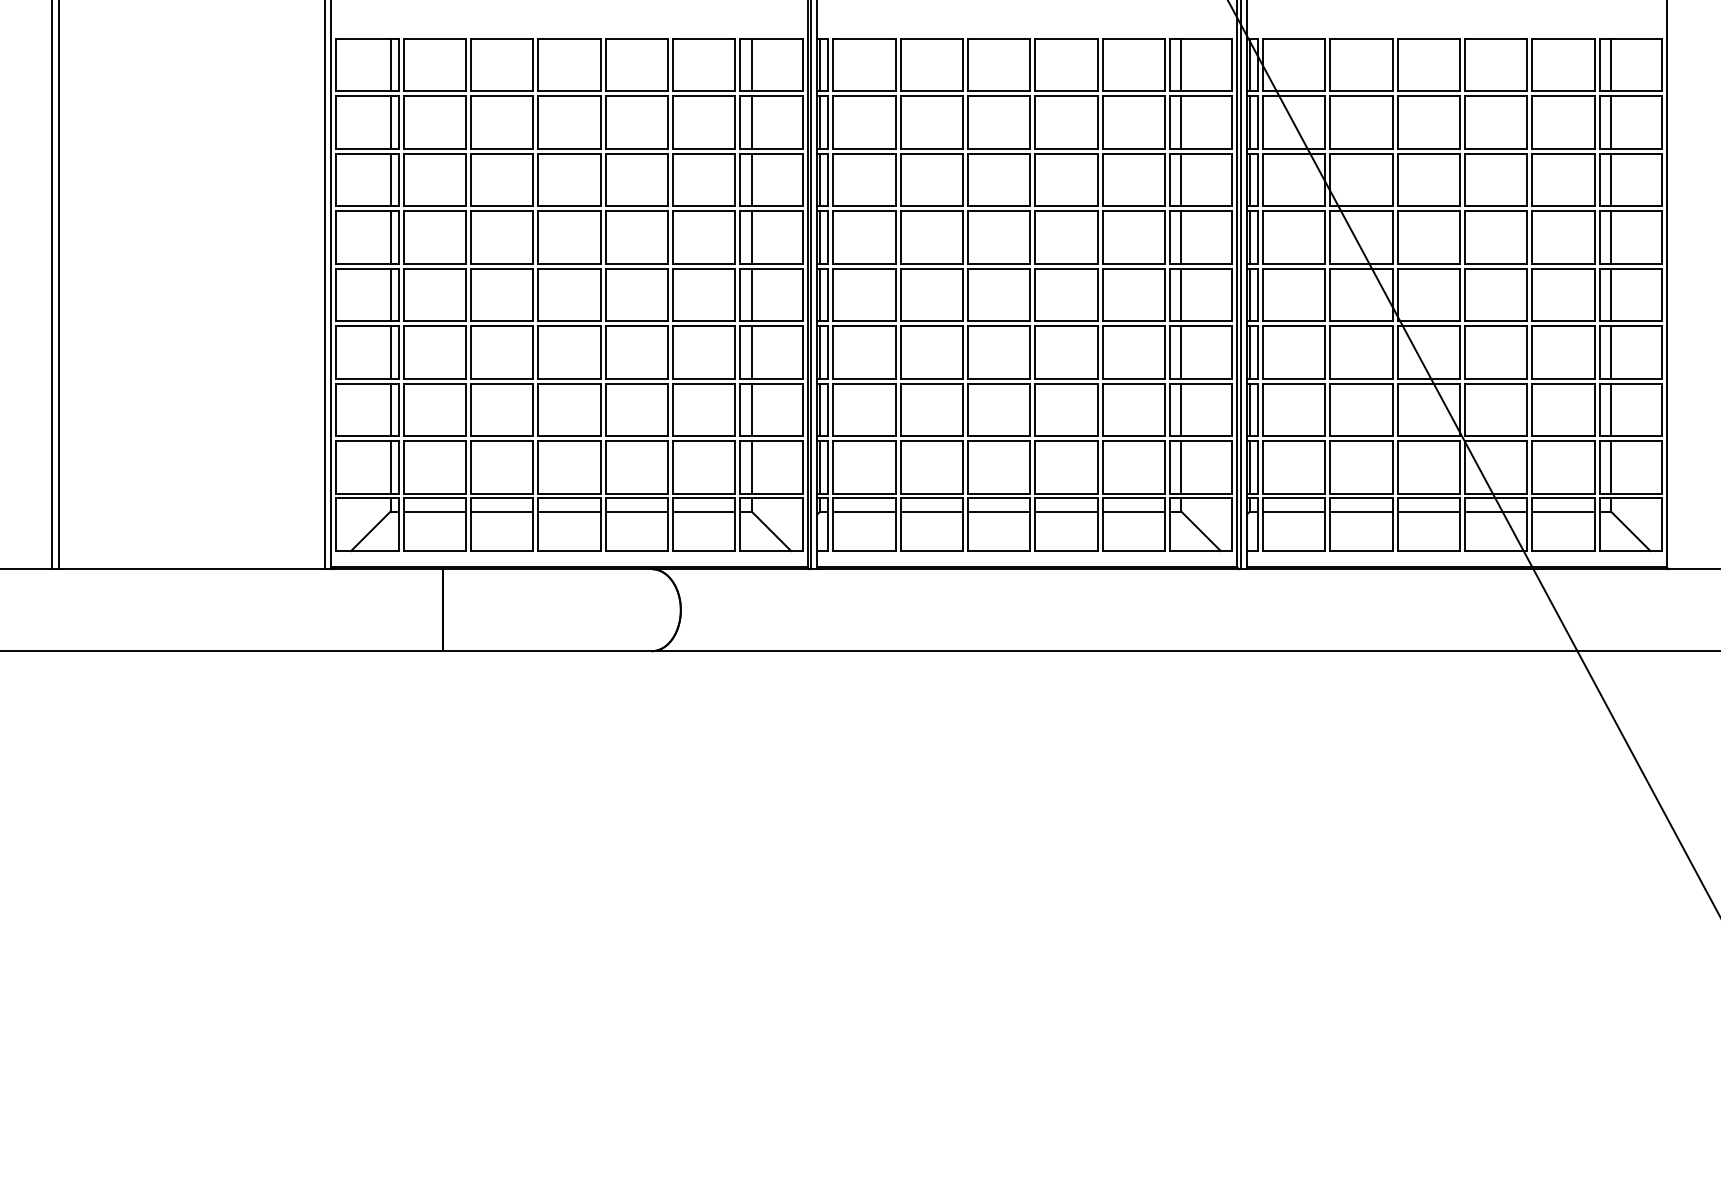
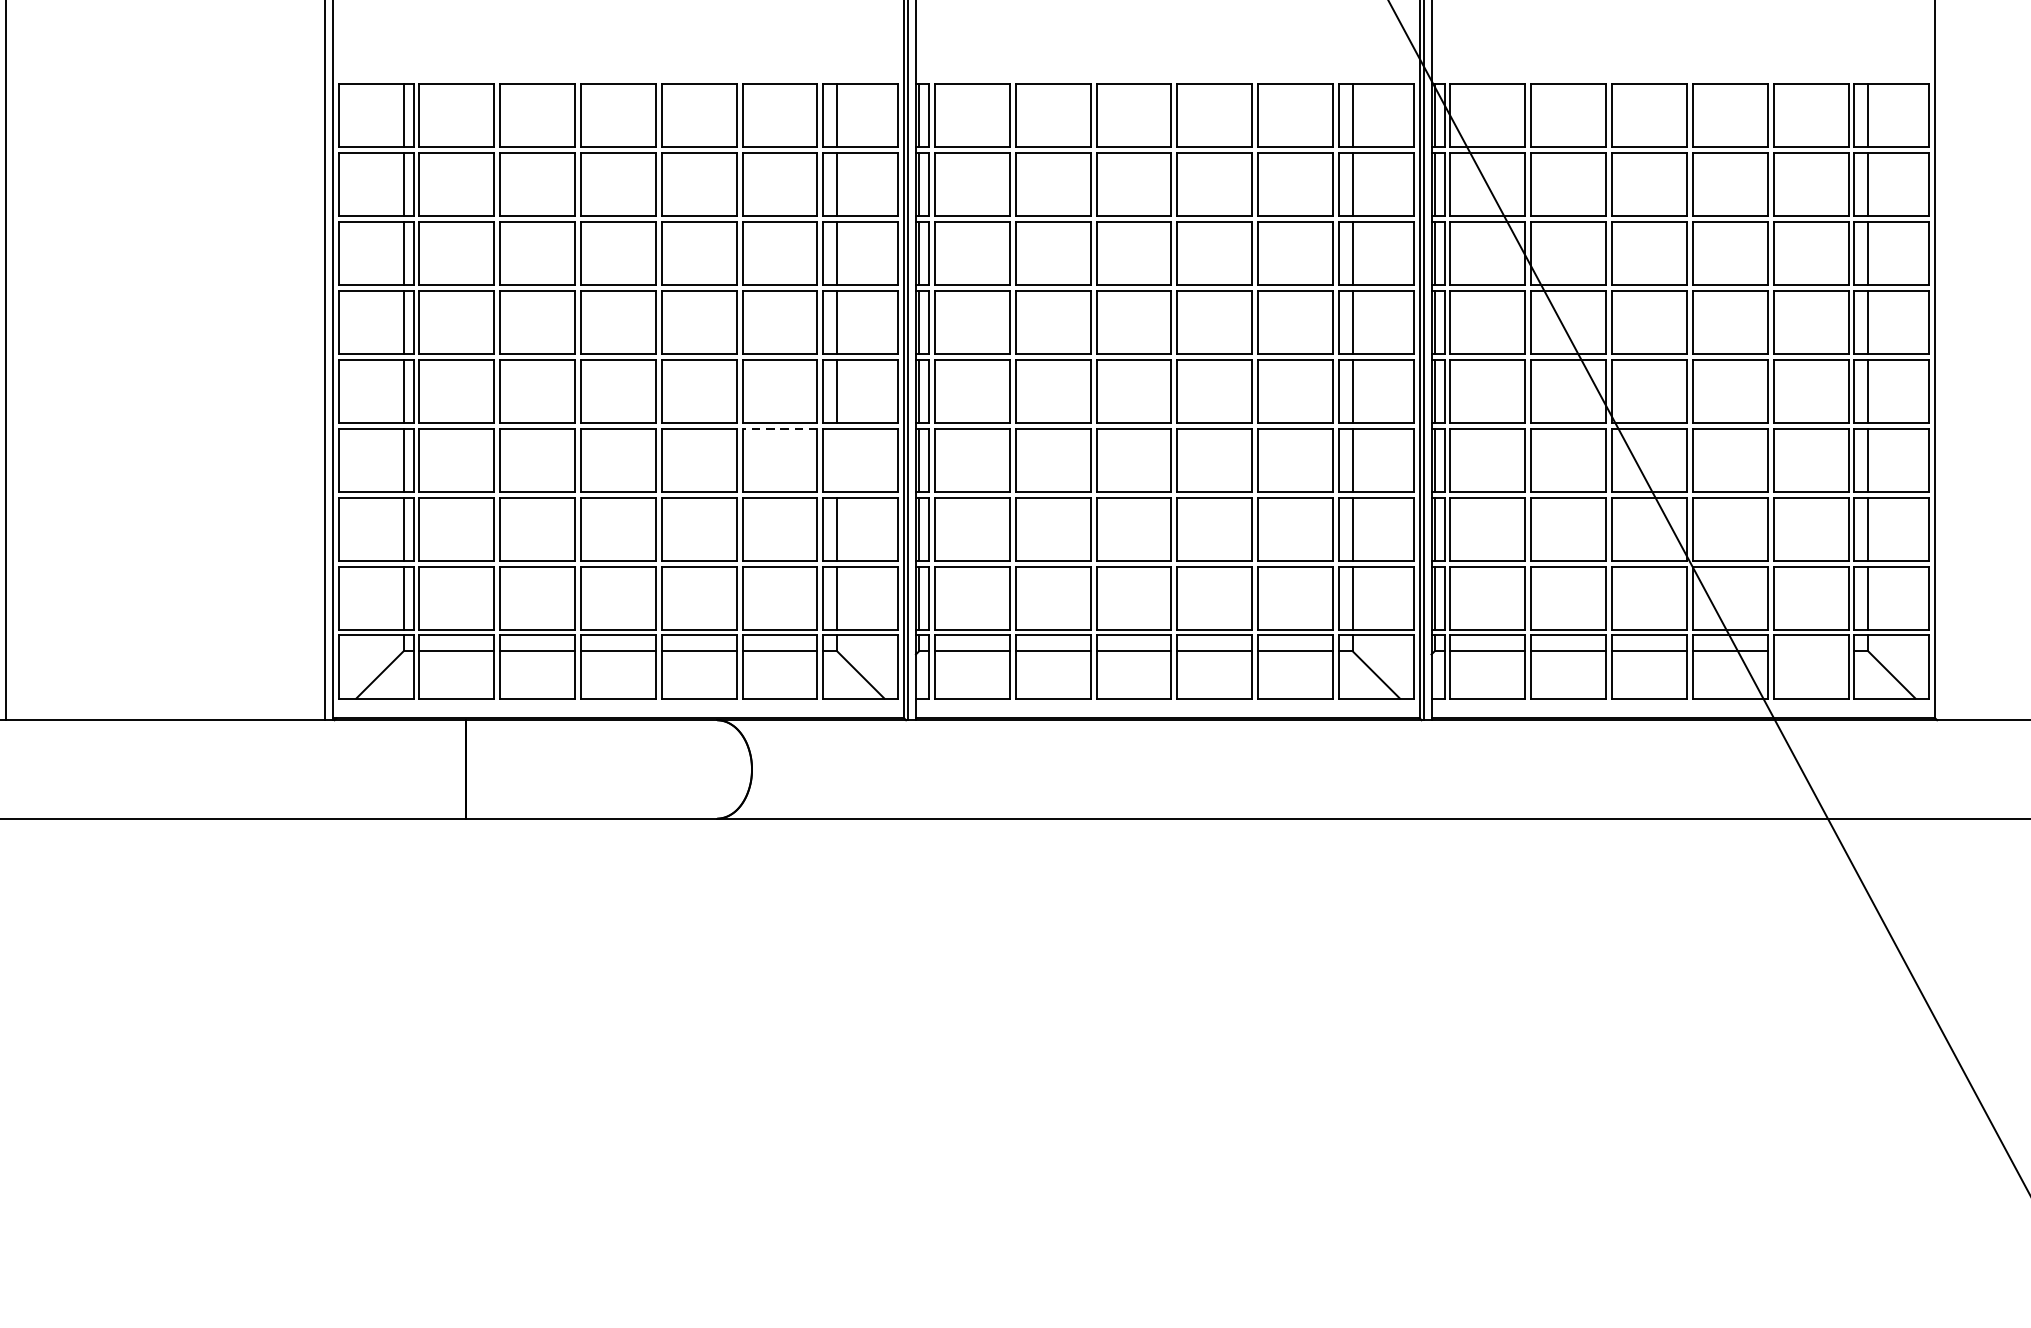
line: (703, 326) -> (779, 429), solid -> dashed
line: (751, 352) -> (836, 460), removed
line: (1563, 511) -> (1811, 651), removed

